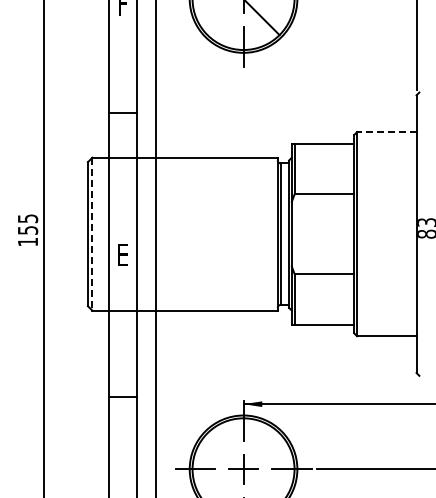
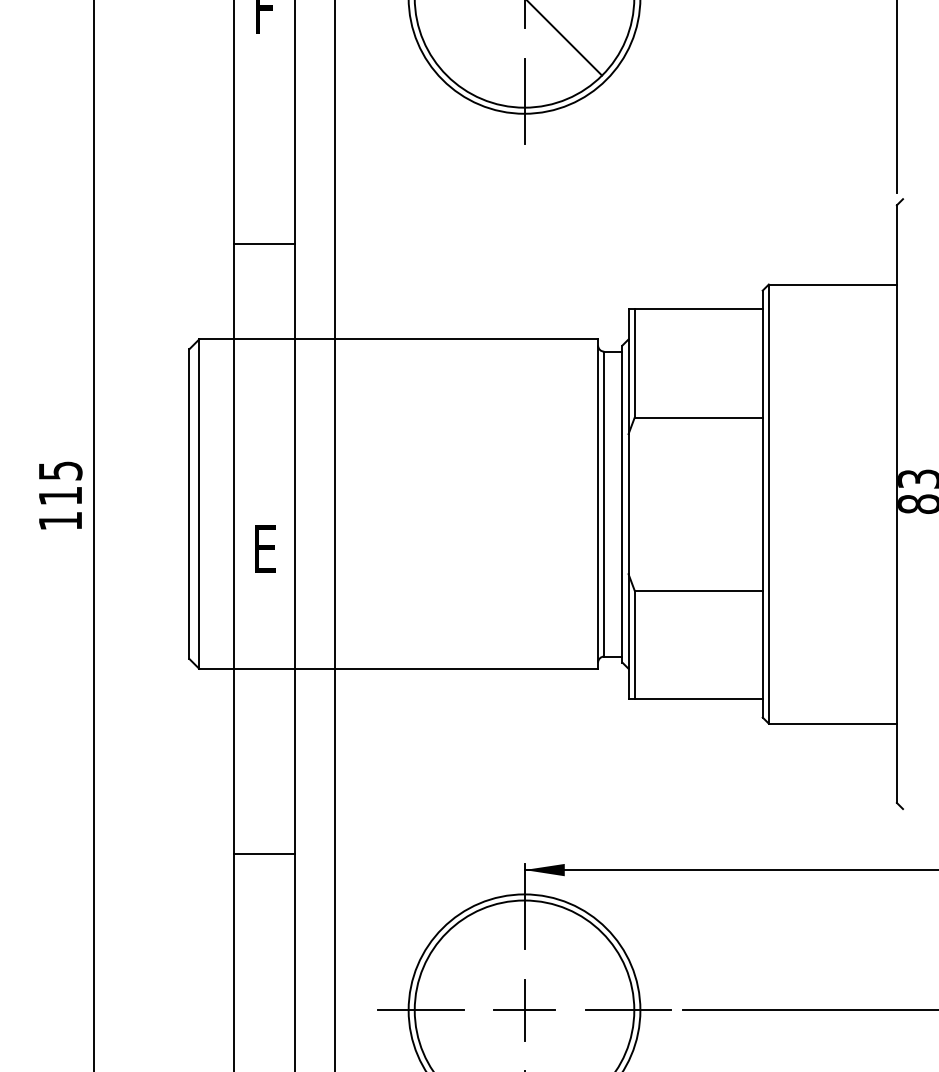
line: (386, 132) -> (832, 285), dashed -> solid
text: (28, 230) -> (61, 496), 155 -> 115
line: (92, 234) -> (199, 504), dashed -> solid

